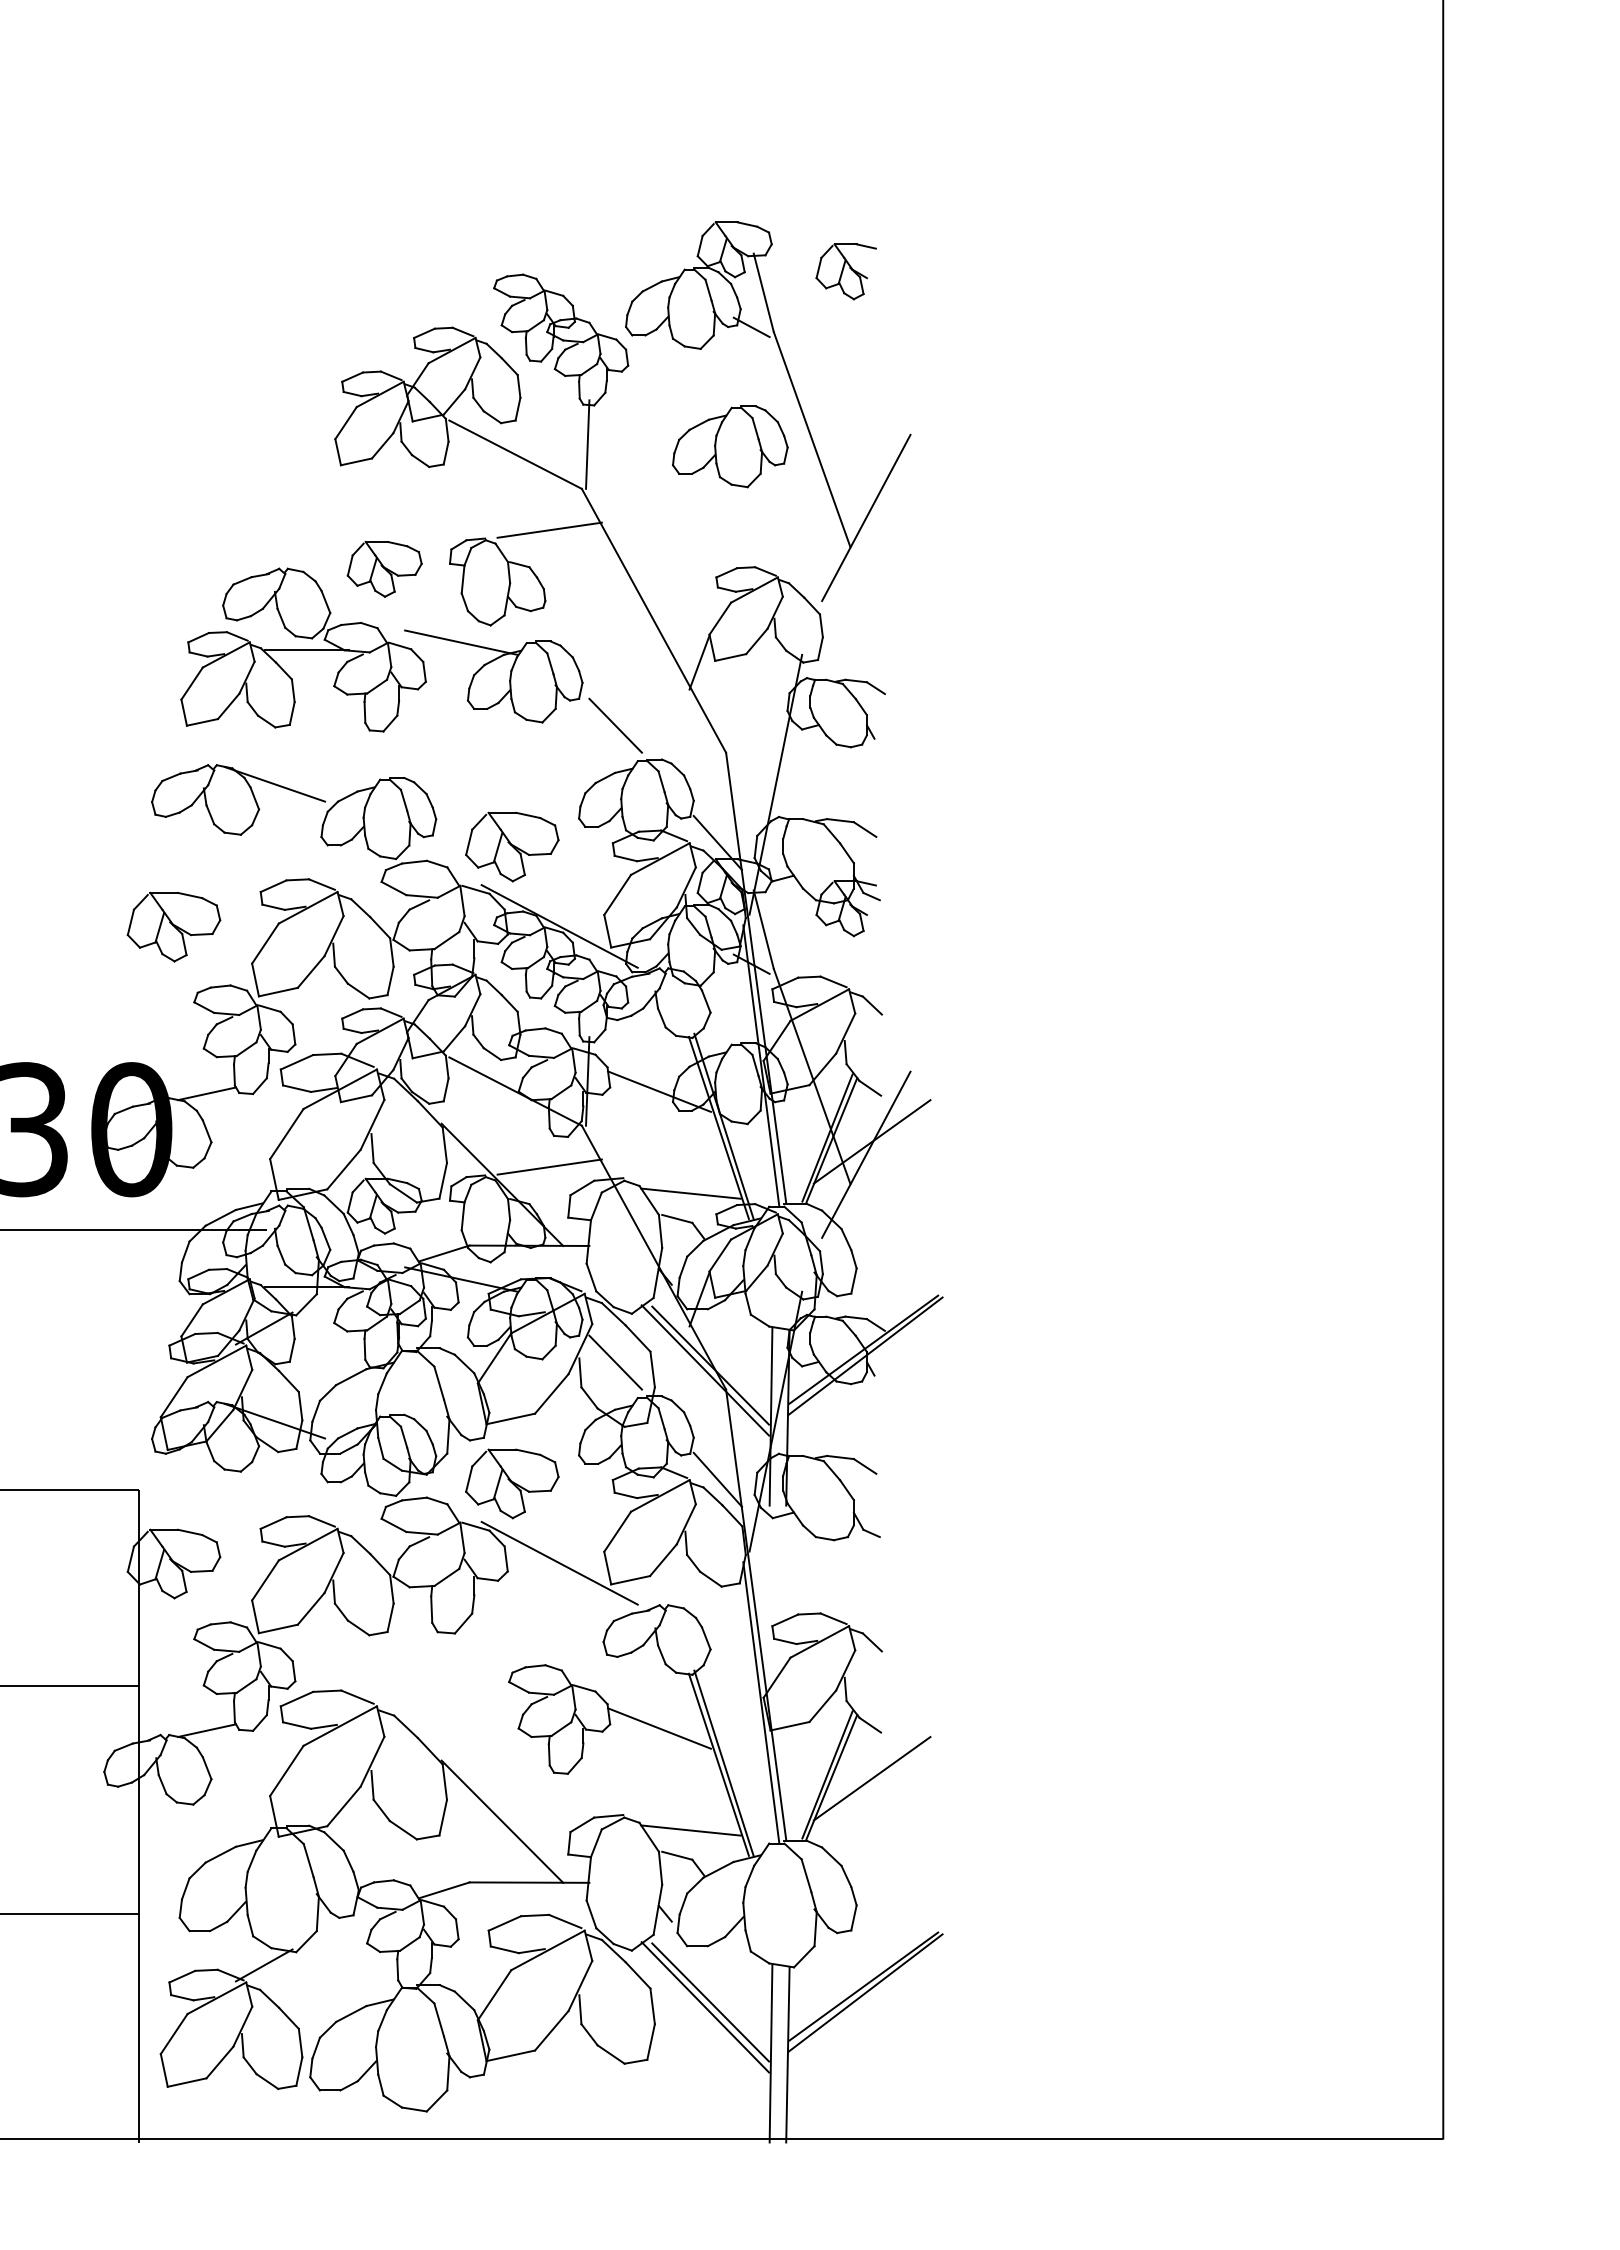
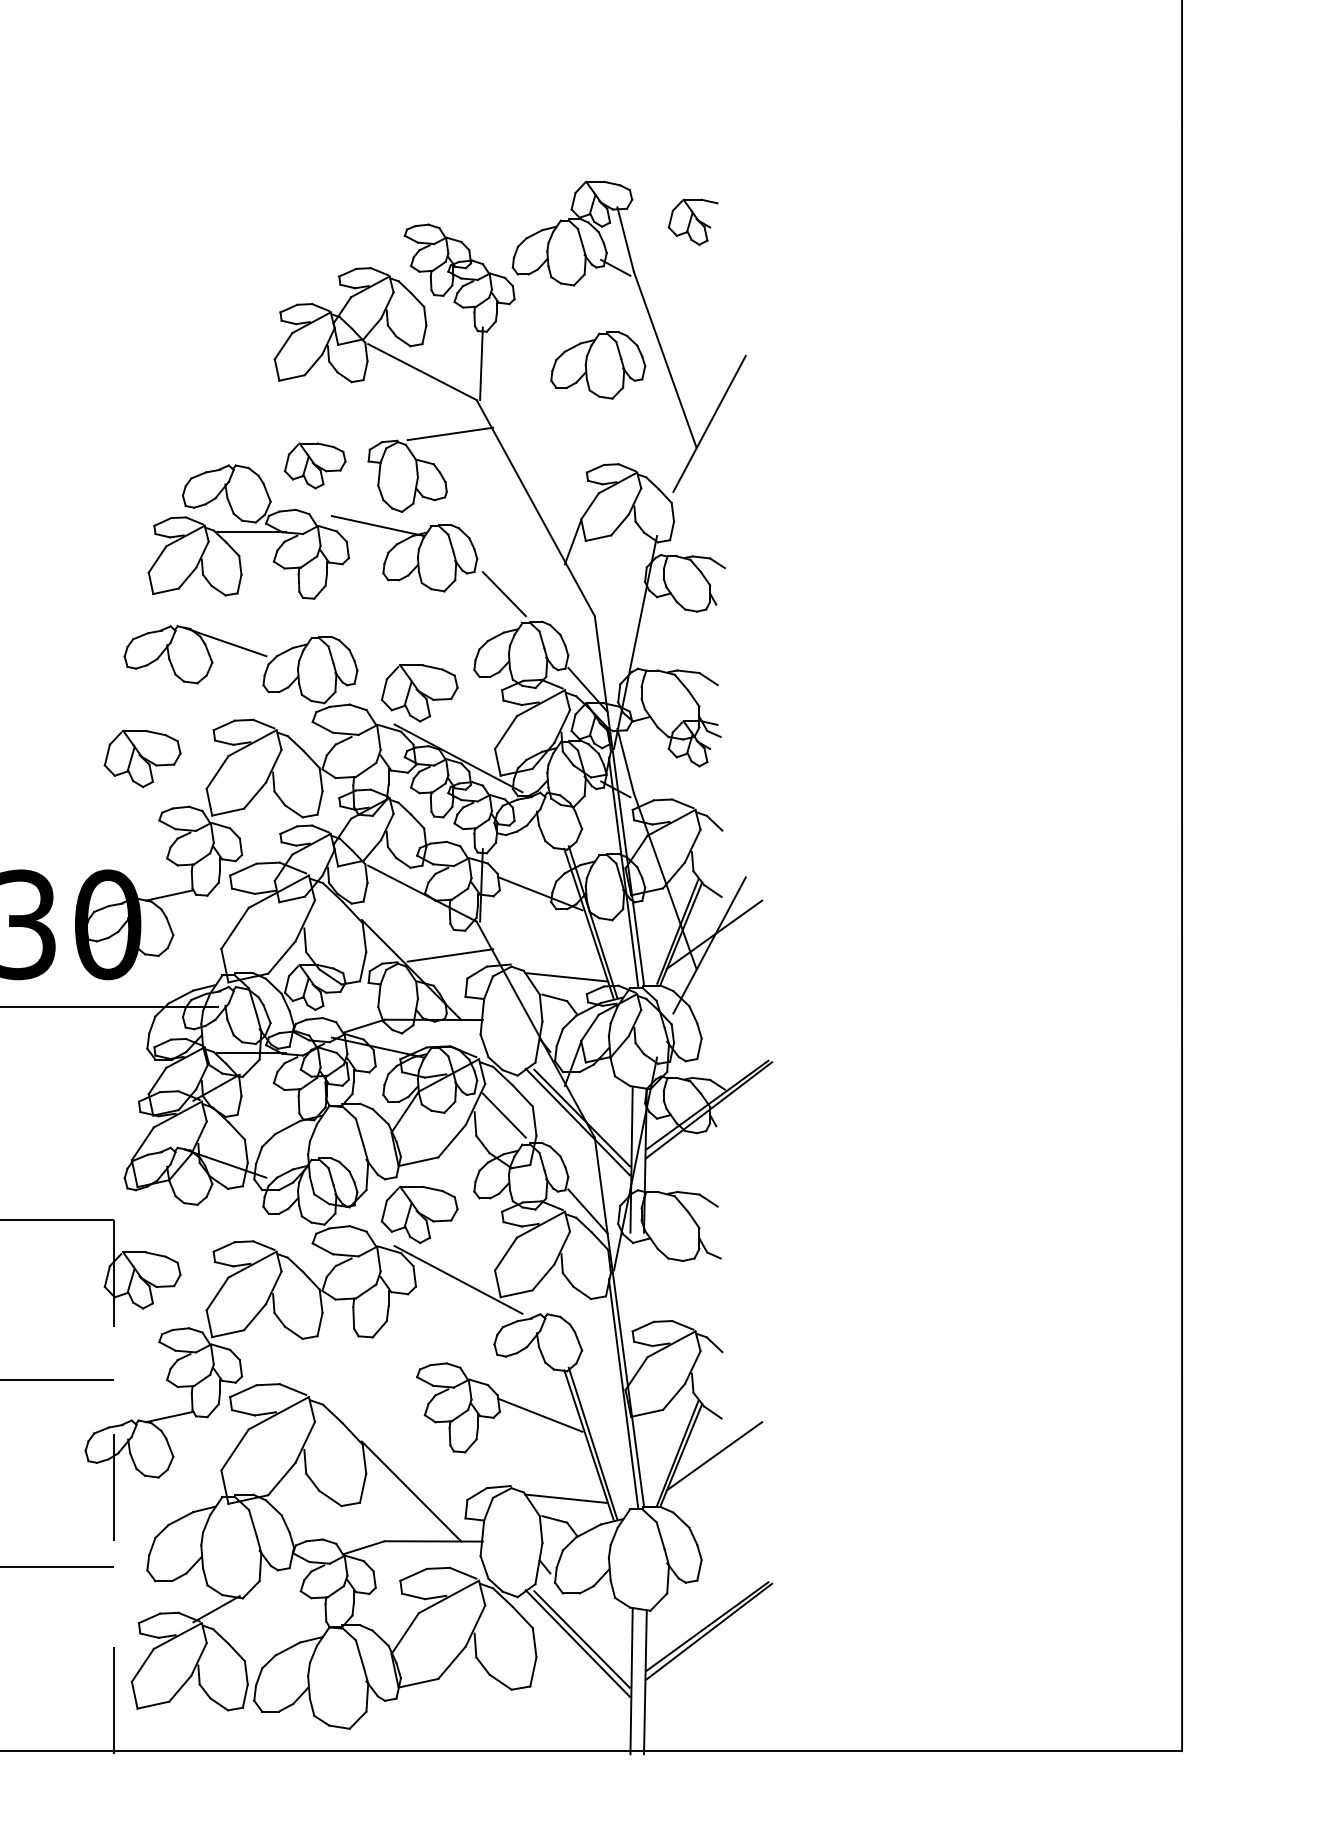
line: (138, 1816) -> (113, 1487), solid -> dashed

